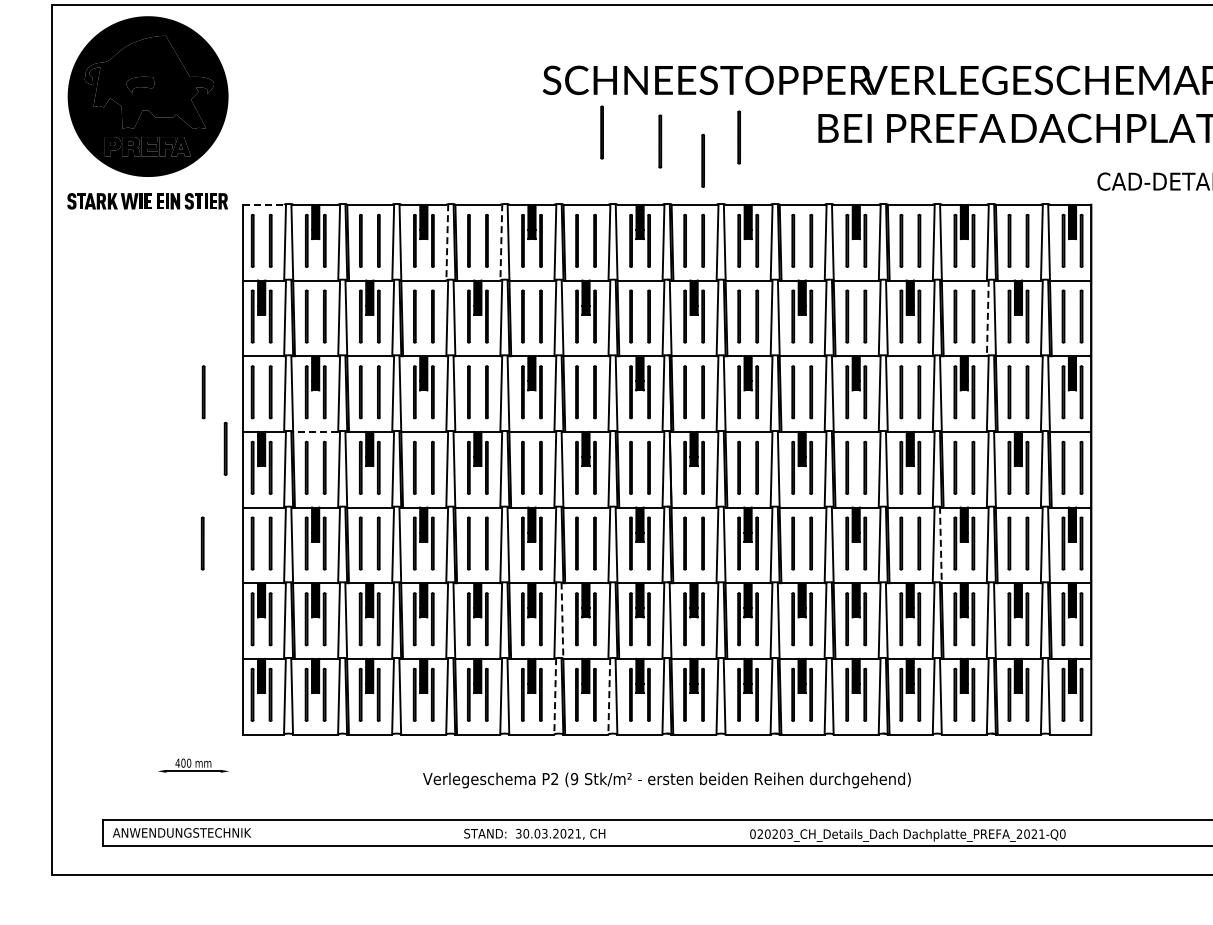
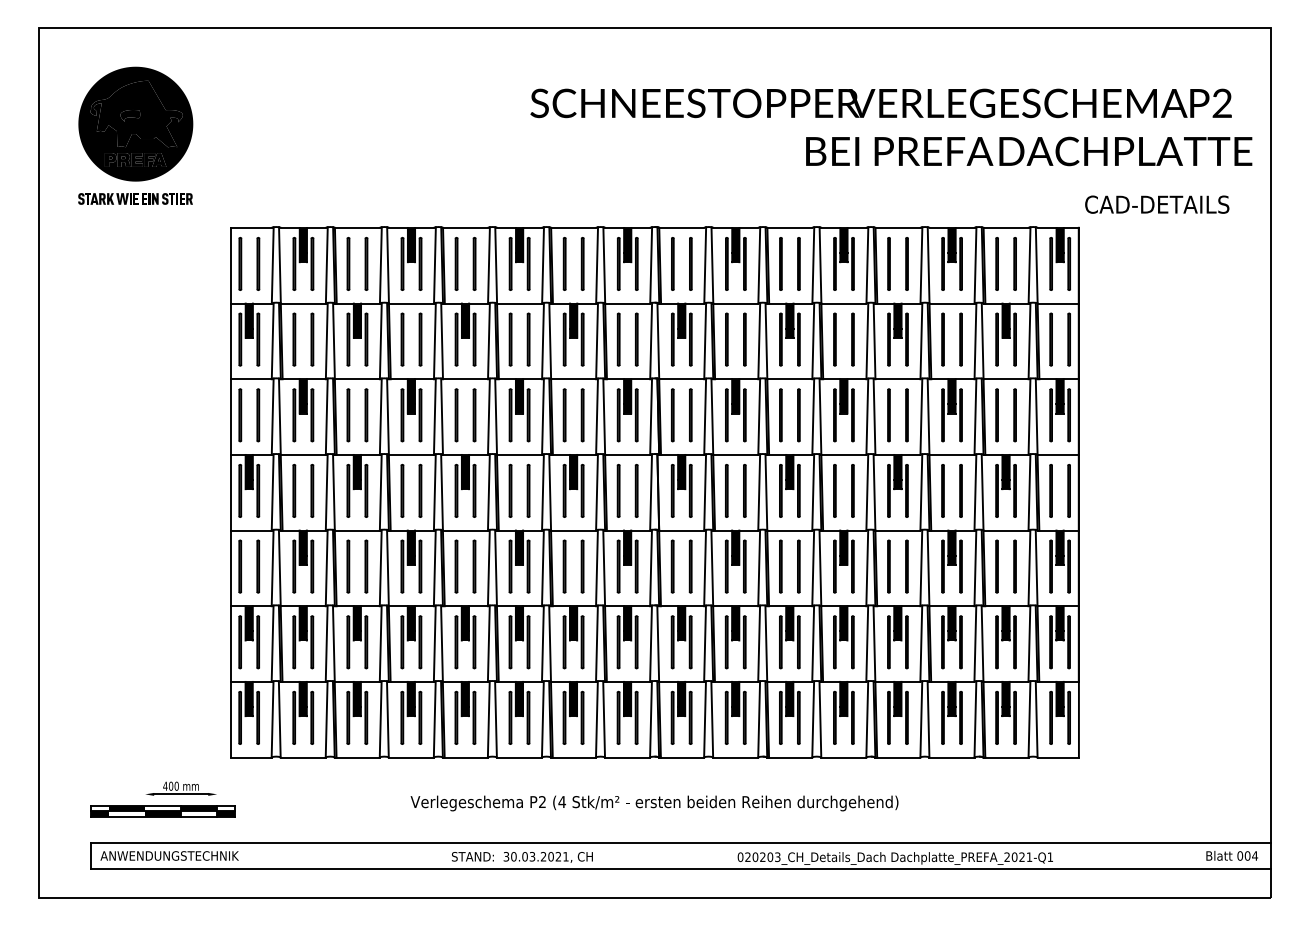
part: (147, 112) -> (135, 135), size x0.71
line: (601, 132) -> (589, 155), removed
line: (738, 137) -> (726, 160), removed
line: (659, 141) -> (647, 164), removed
line: (702, 160) -> (690, 183), removed
line: (263, 204) -> (251, 227), dashed -> solid
line: (446, 242) -> (434, 265), dashed -> solid
line: (500, 242) -> (488, 265), dashed -> solid
line: (987, 318) -> (975, 341), dashed -> solid
line: (203, 392) -> (191, 415), removed
line: (315, 431) -> (303, 454), dashed -> solid
line: (225, 448) -> (213, 471), removed
line: (202, 543) -> (190, 566), removed
line: (940, 545) -> (928, 568), dashed -> solid
line: (562, 621) -> (550, 644), dashed -> solid
line: (554, 696) -> (542, 719), dashed -> solid
line: (608, 696) -> (596, 719), dashed -> solid
text: (574, 779) -> (562, 802), (9 -> (4
part: (174, 788) -> (162, 811), added
text: (1062, 834) -> (1050, 857), Dachplatte_PREFA_2021-Q0 -> Dachplatte_PREFA_2021-Q1

